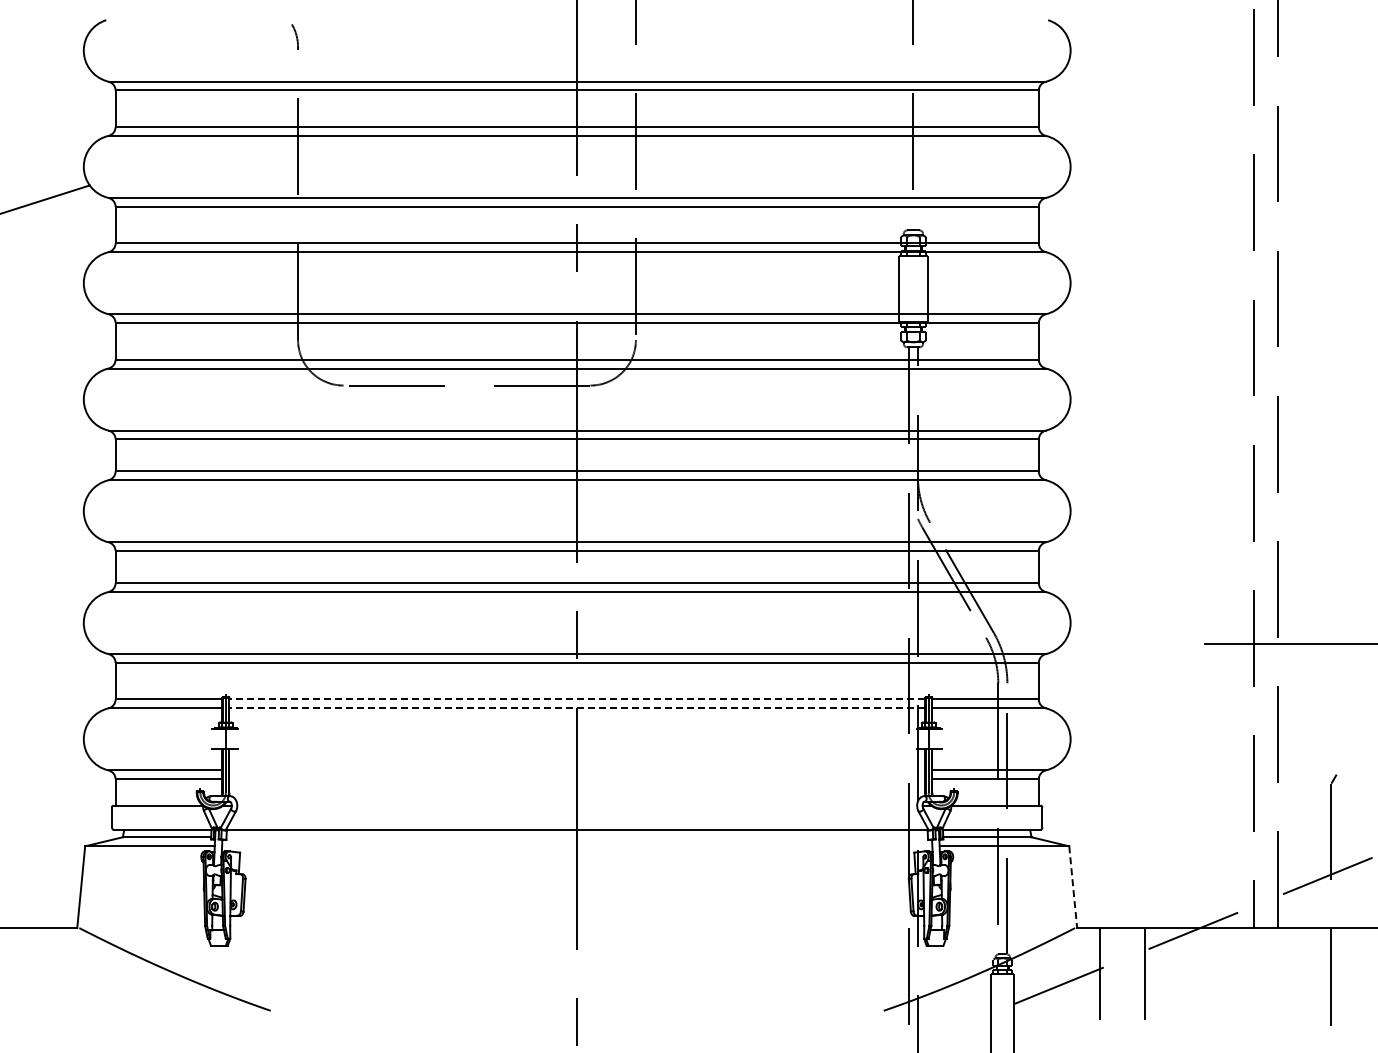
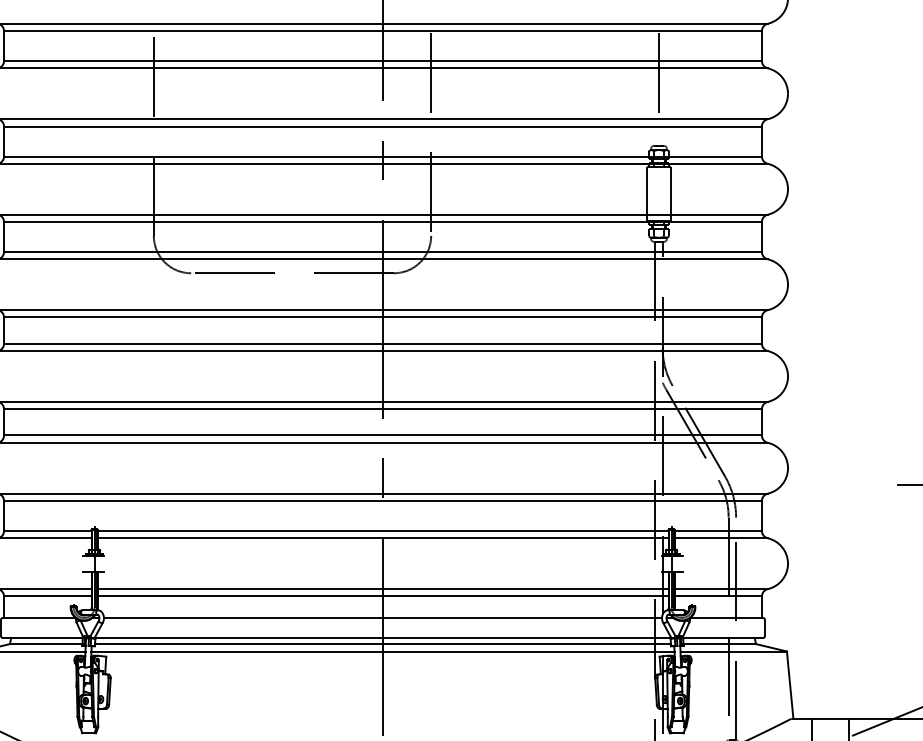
line: (577, 699) -> (383, 530), dashed -> solid
line: (577, 708) -> (383, 538), dashed -> solid
line: (577, 770) -> (383, 589), added
line: (577, 779) -> (383, 596), added
line: (577, 805) -> (383, 617), added
line: (576, 837) -> (382, 644), added
line: (577, 846) -> (383, 651), added
line: (1073, 887) -> (790, 685), dashed -> solid

